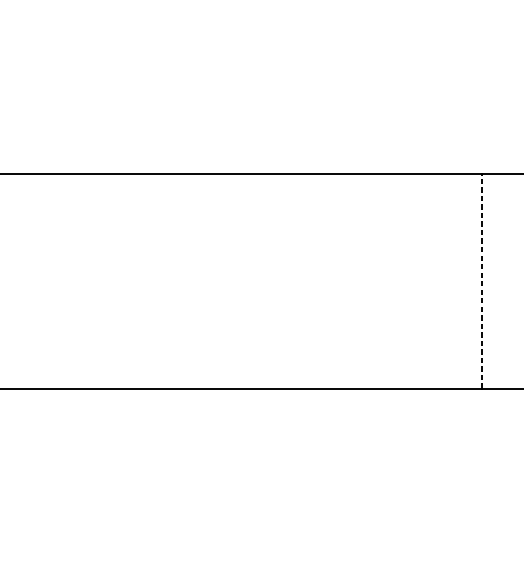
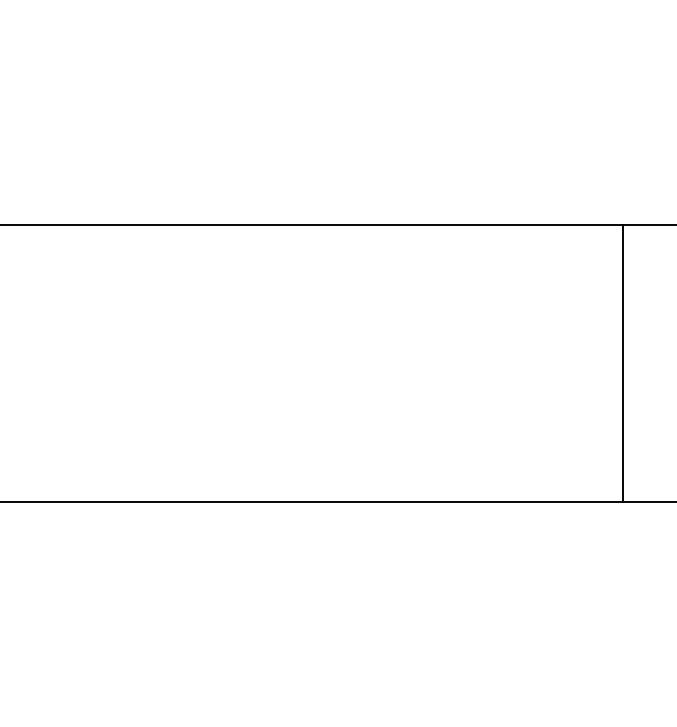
line: (481, 280) -> (622, 362), dashed -> solid

